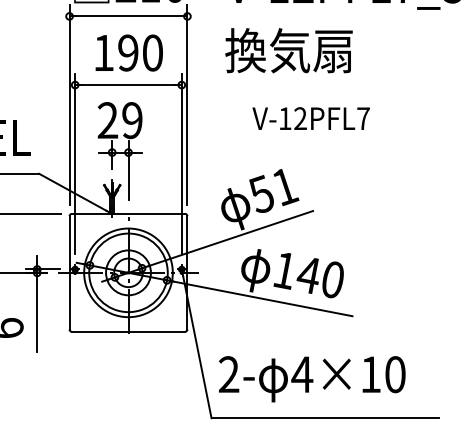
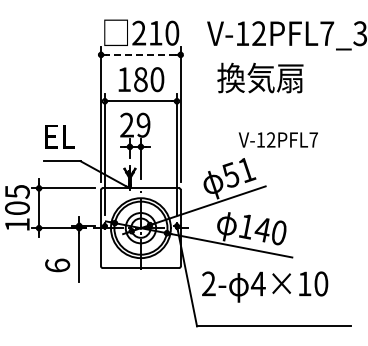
line: (127, 15) -> (140, 54), solid -> dashed
text: (289, 49) -> (260, 77), moved
text: (127, 52) -> (140, 79), 190 -> 180
text: (309, 117) -> (277, 139), moved
text: (312, 378) -> (265, 286), moved

